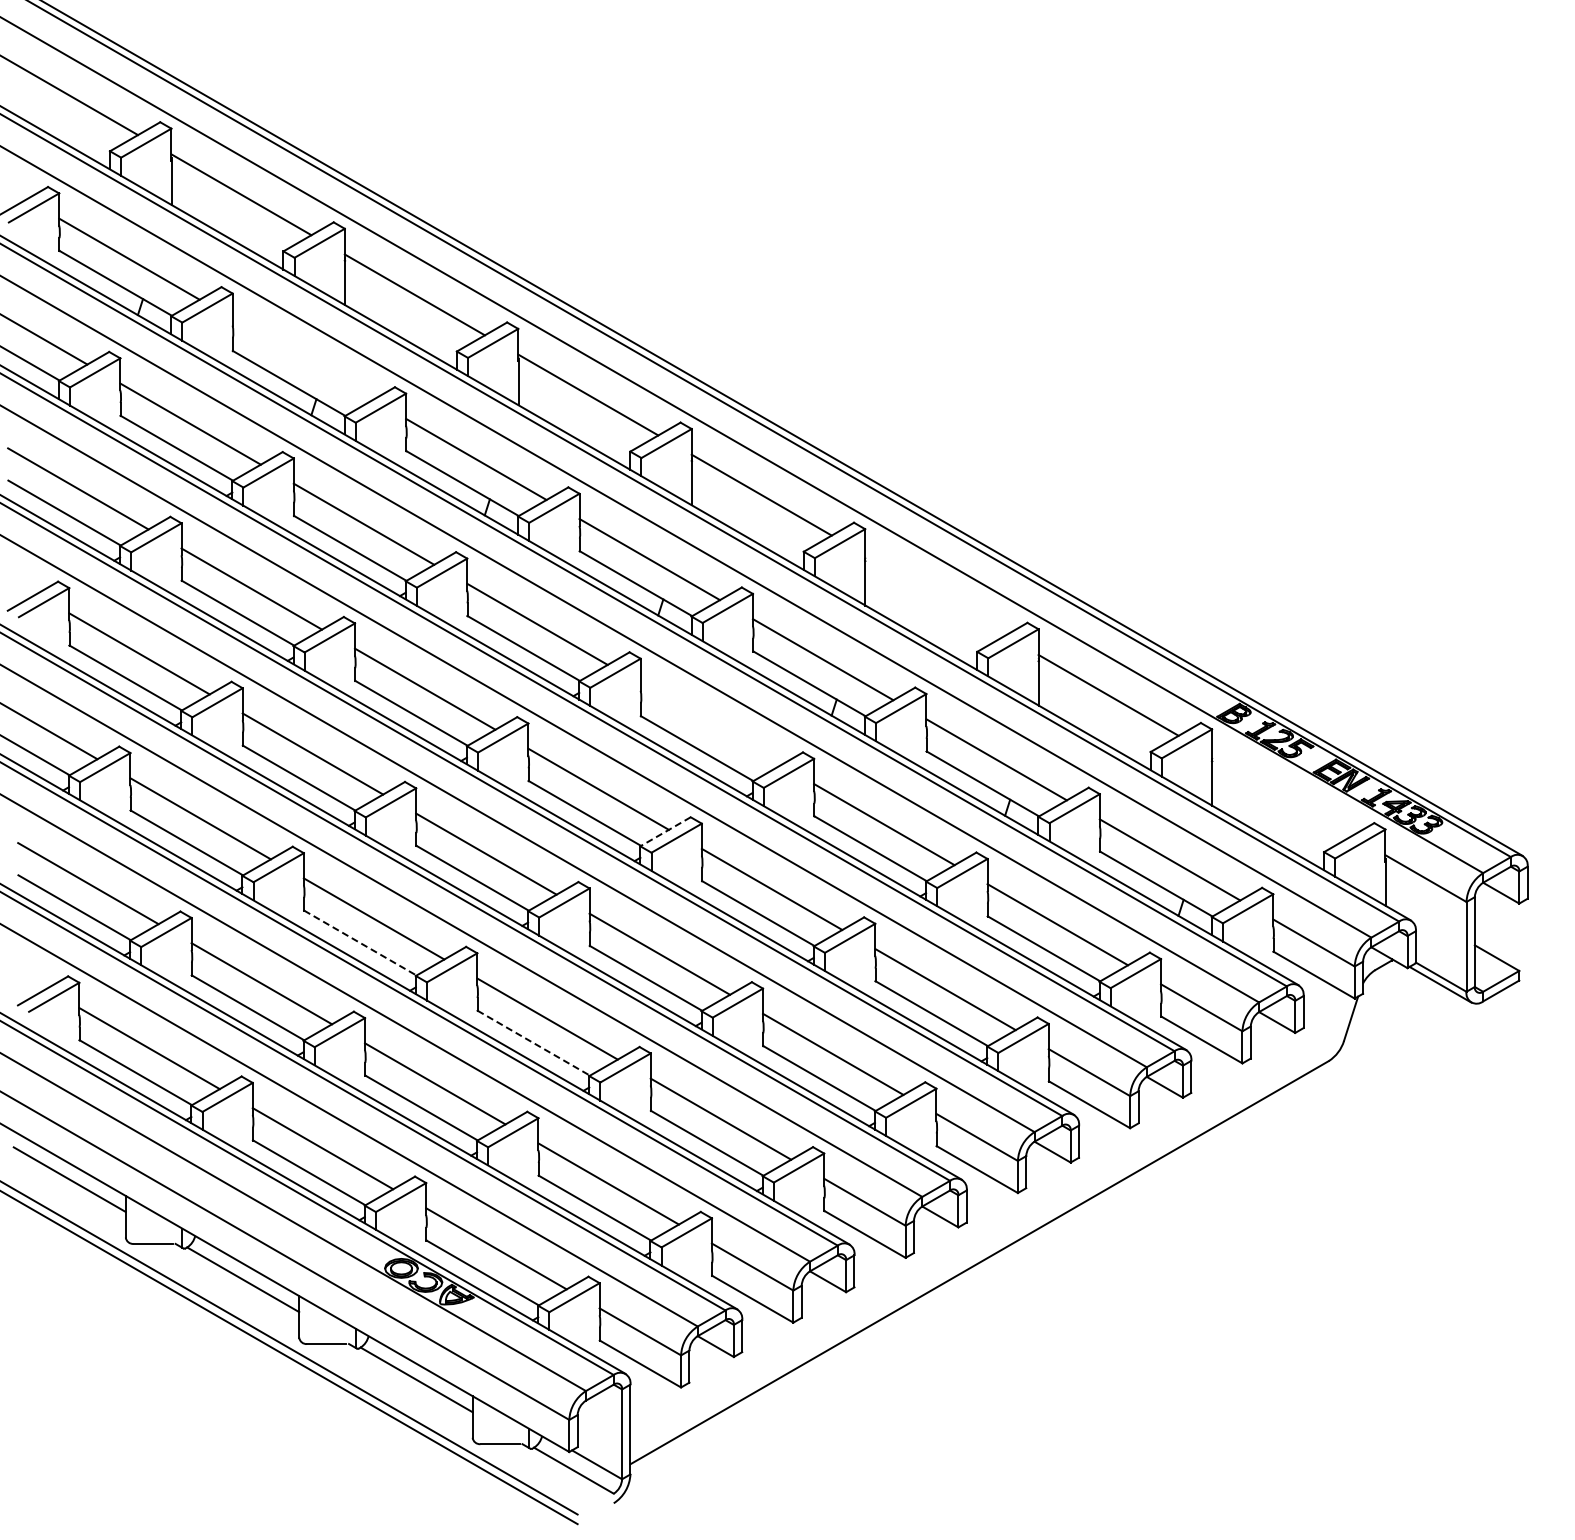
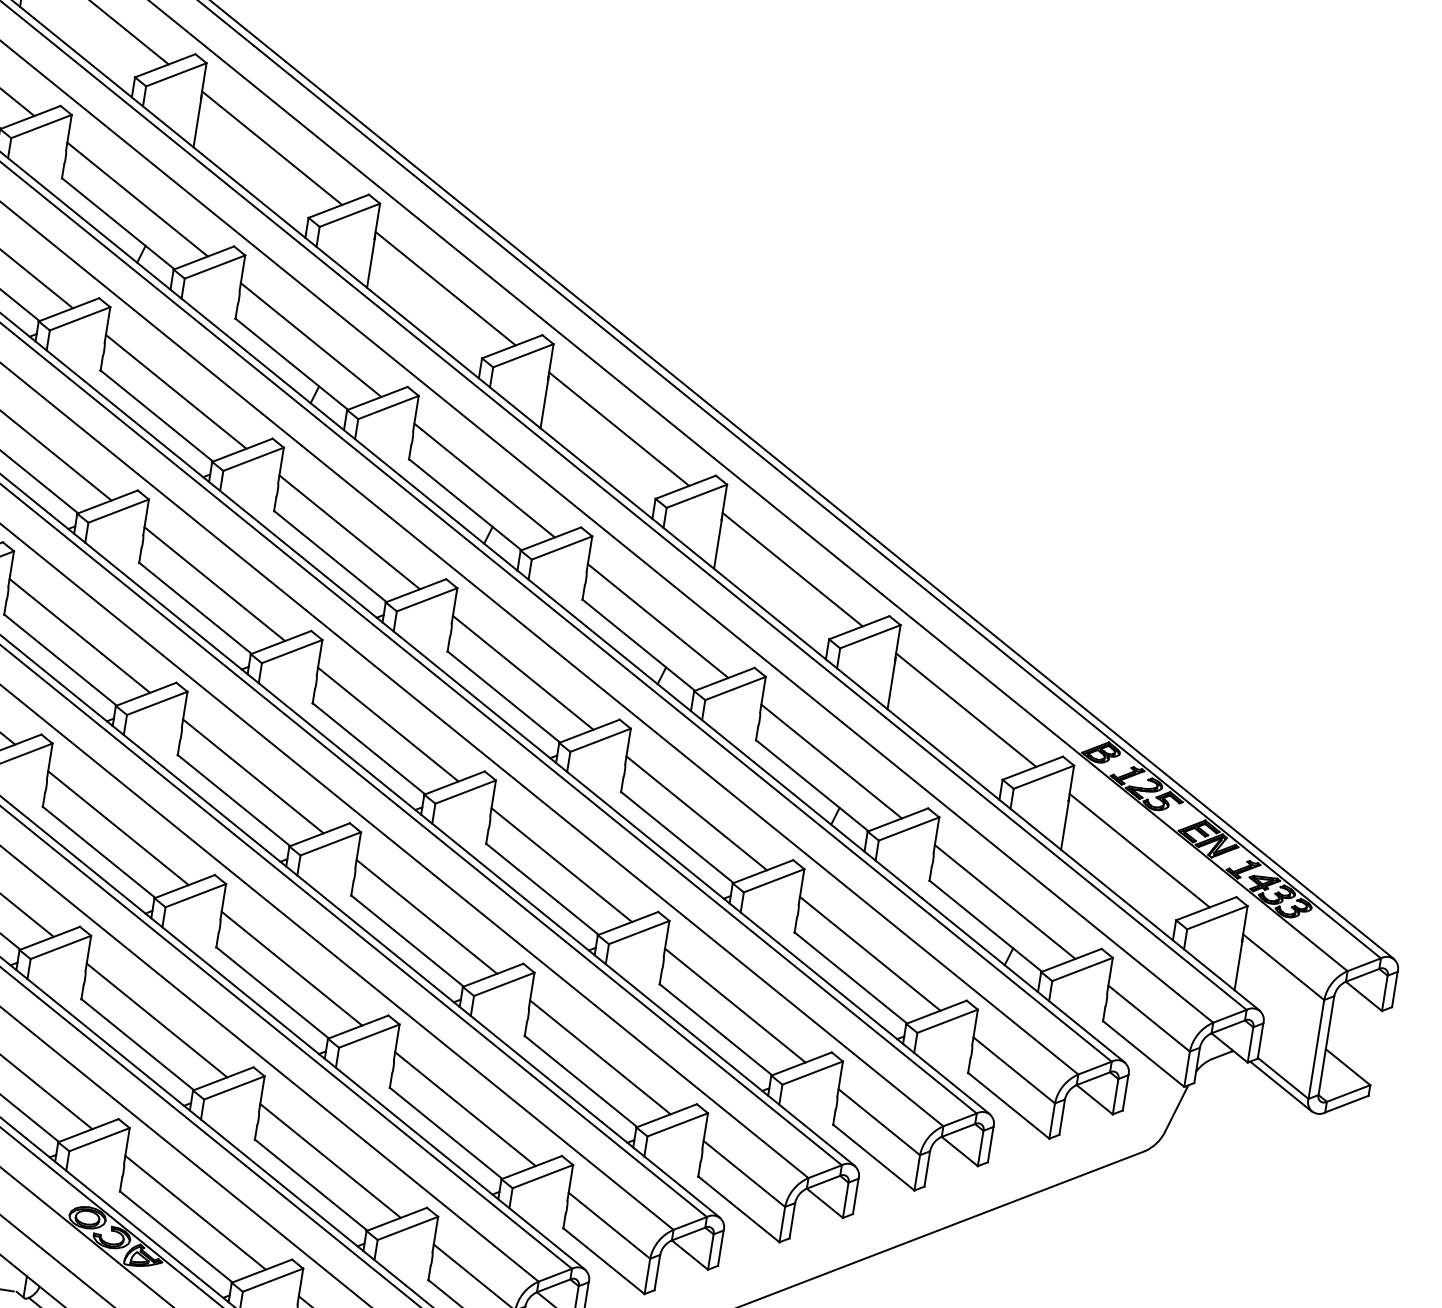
line: (302, 358) -> (137, 198), added
line: (935, 594) -> (793, 568), added
line: (710, 724) -> (522, 672), added
line: (1282, 795) -> (1140, 850), added
line: (665, 832) -> (454, 783), dashed -> solid
line: (360, 943) -> (99, 852), dashed -> solid
line: (533, 1043) -> (272, 993), dashed -> solid

